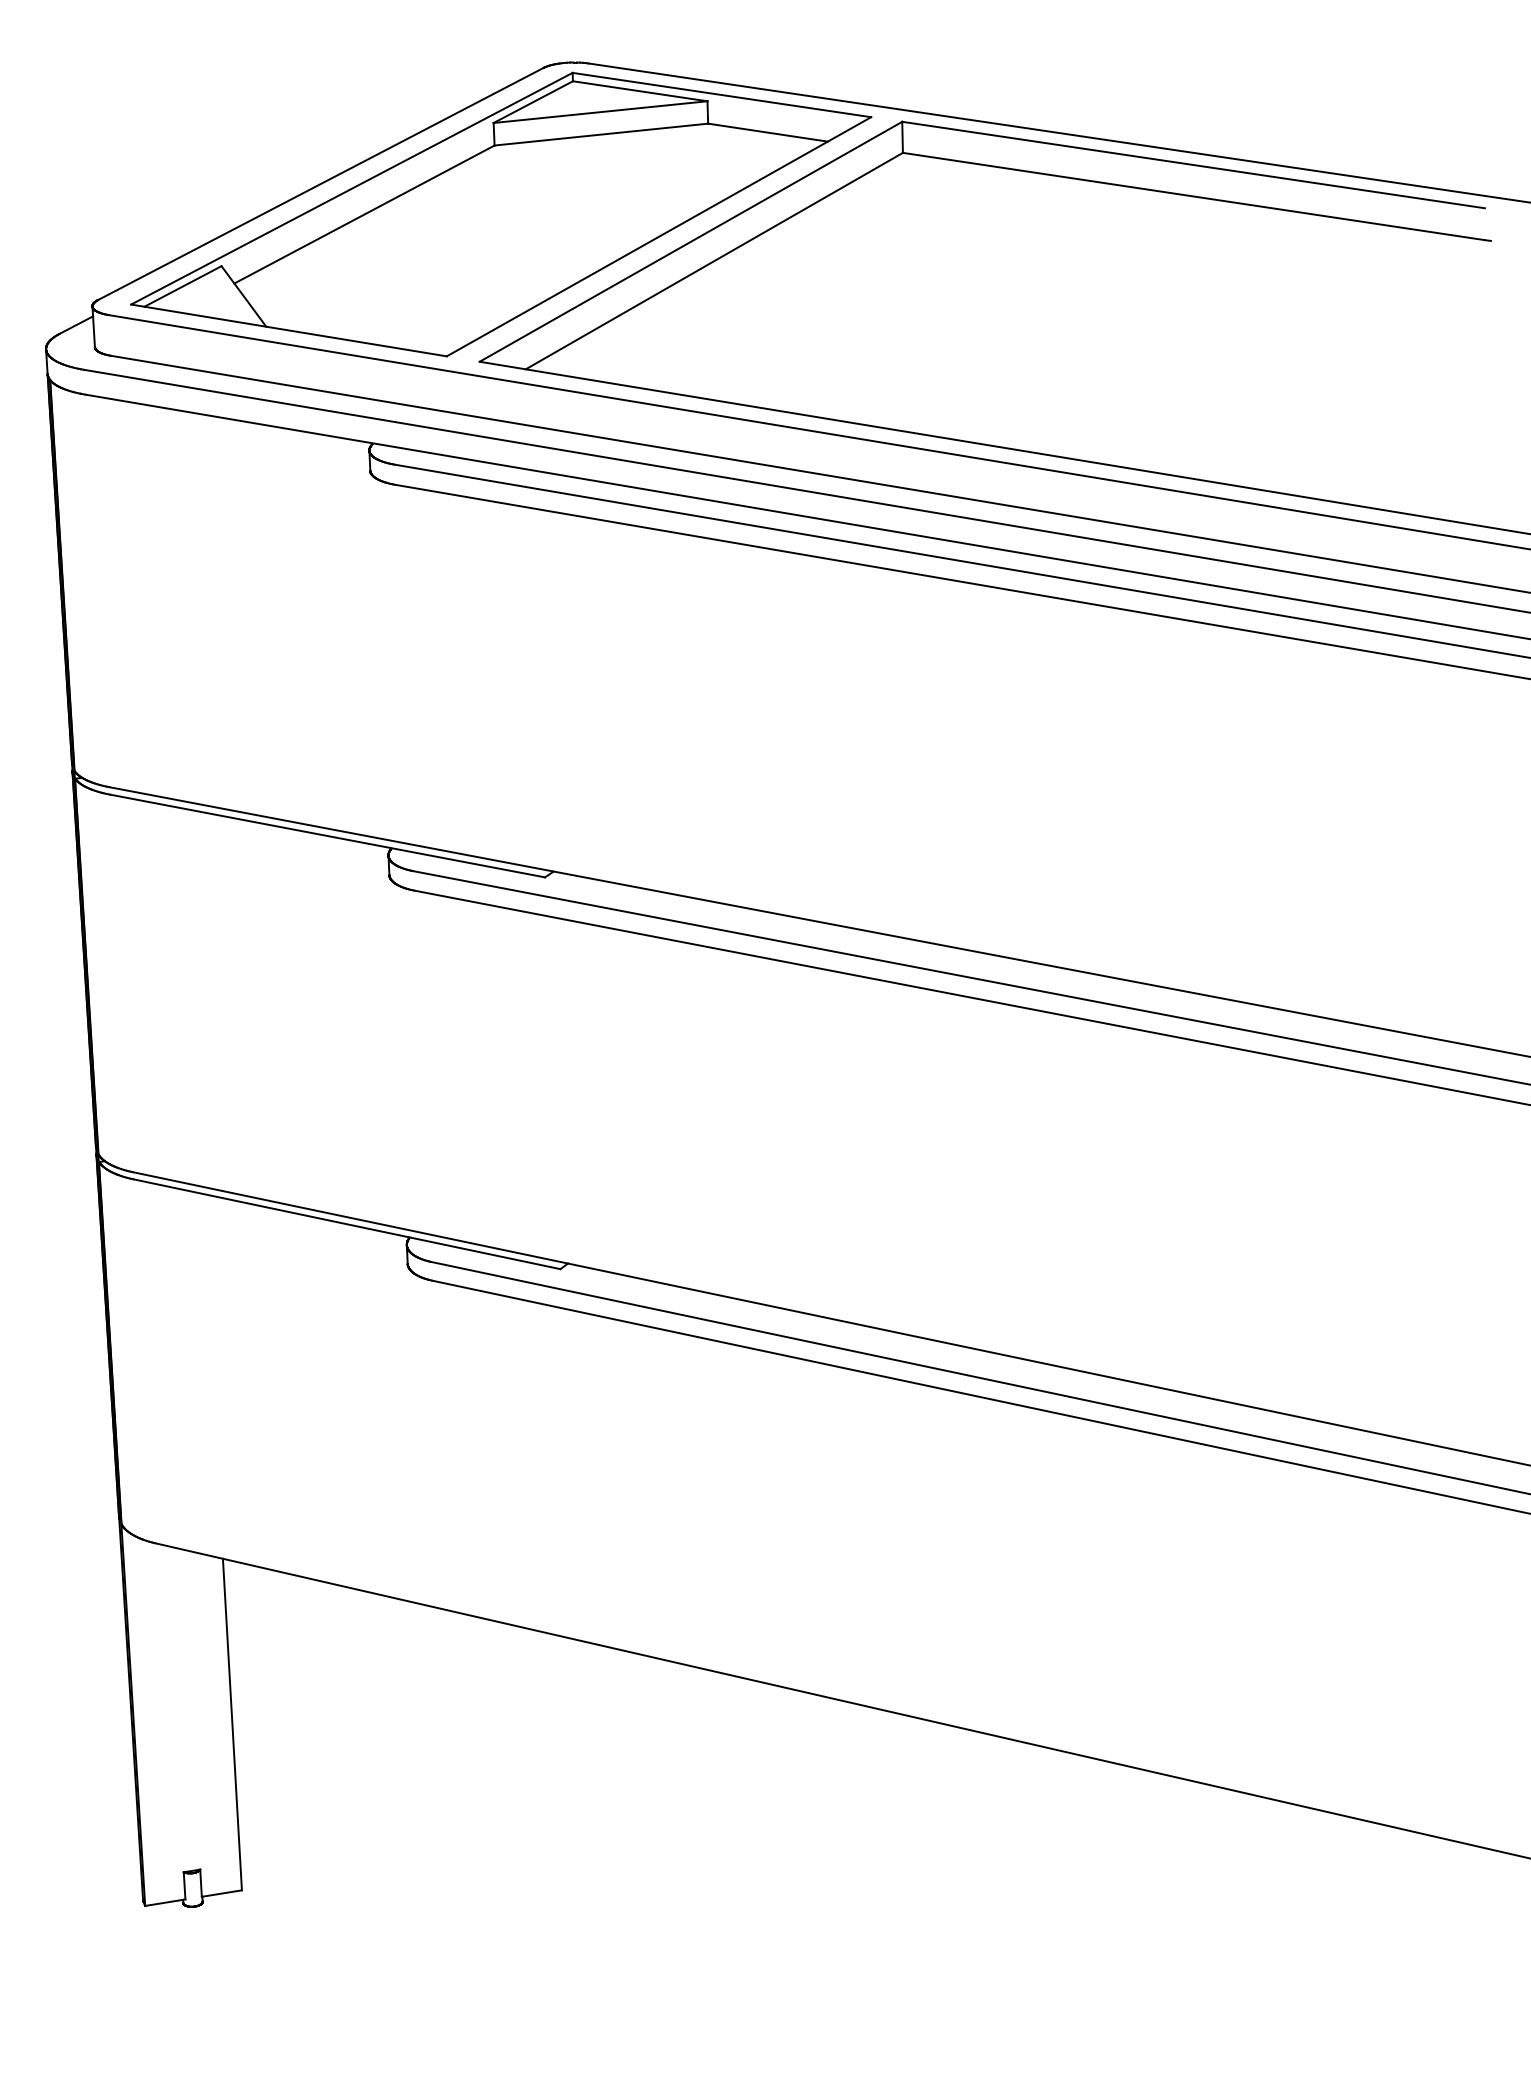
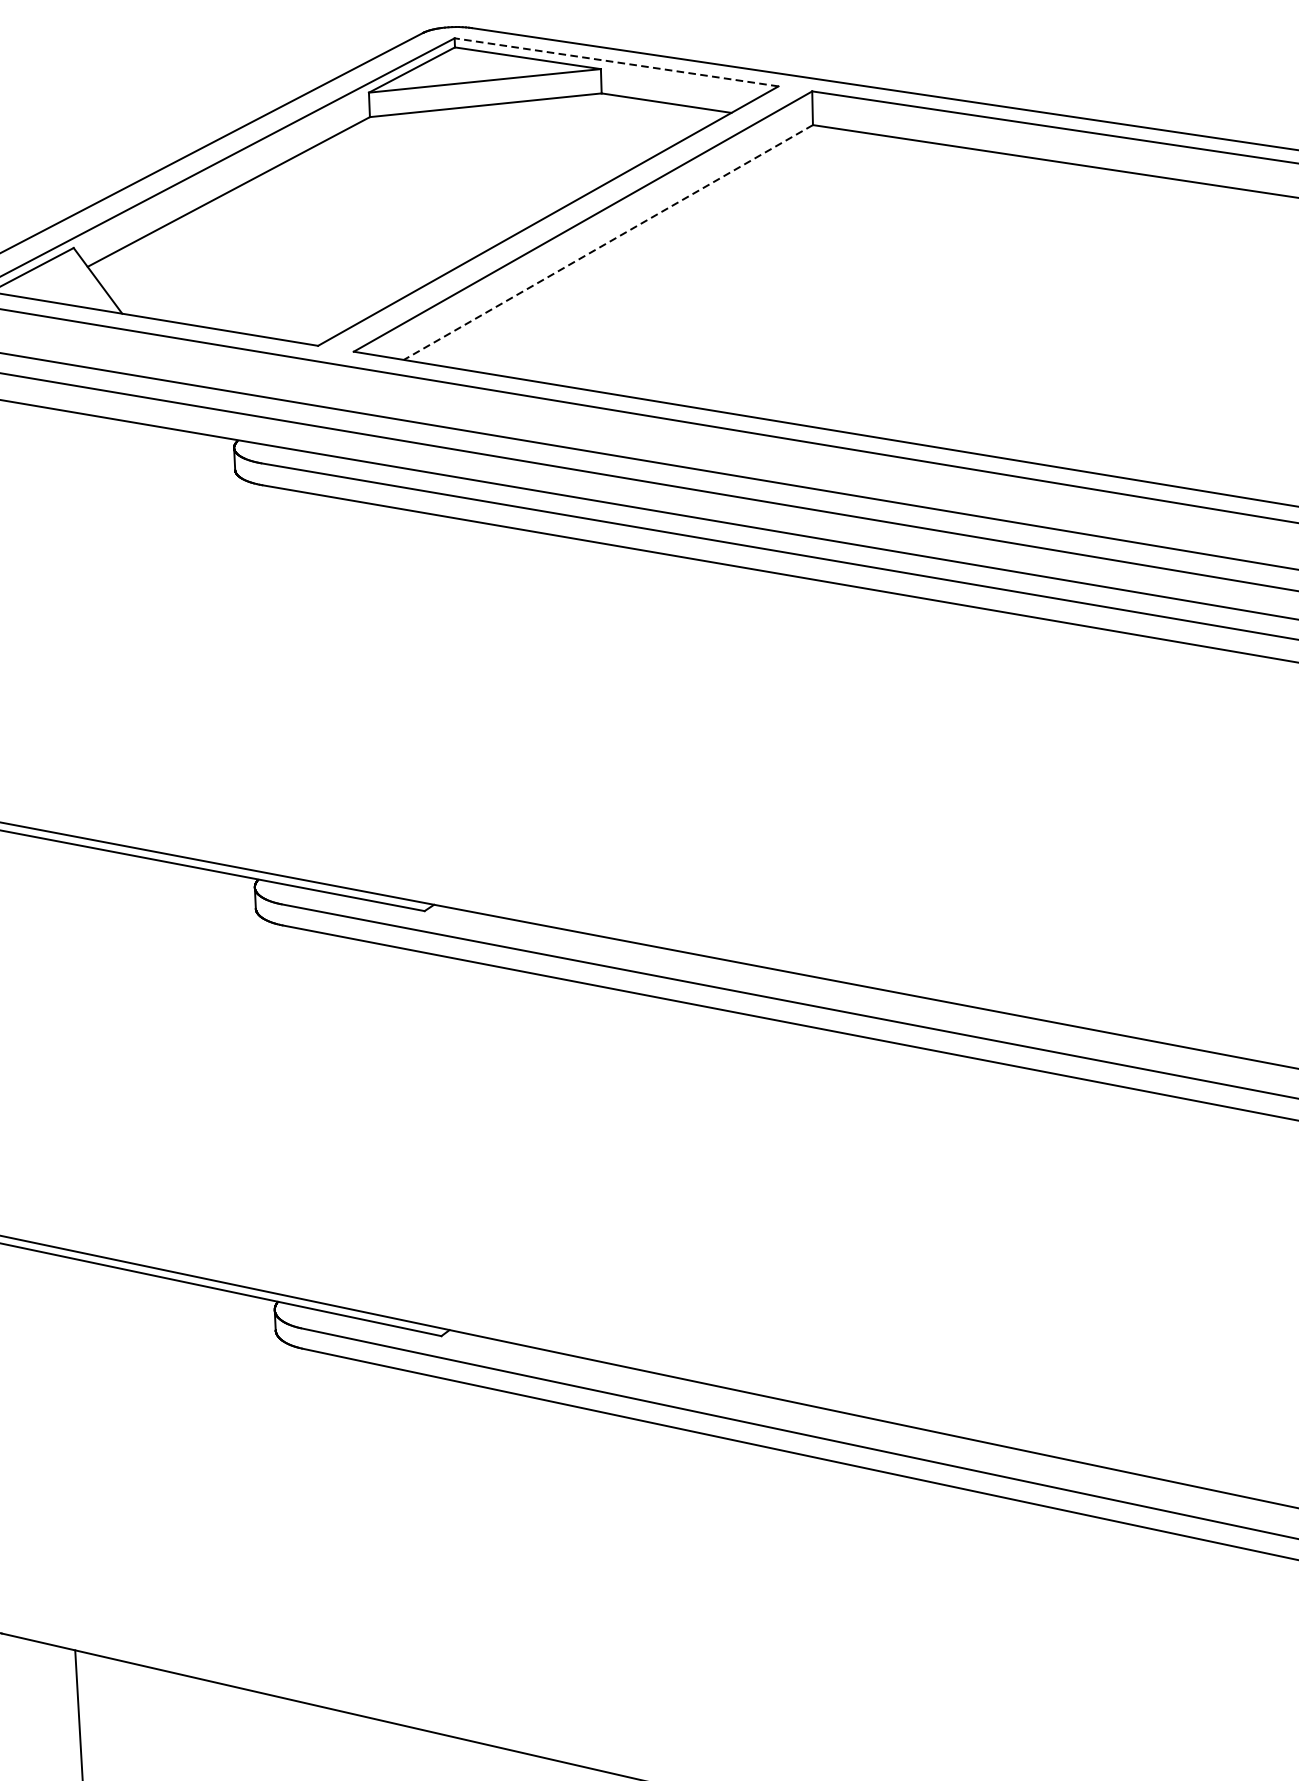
line: (721, 95) -> (616, 62), solid -> dashed
line: (713, 261) -> (607, 242), solid -> dashed

